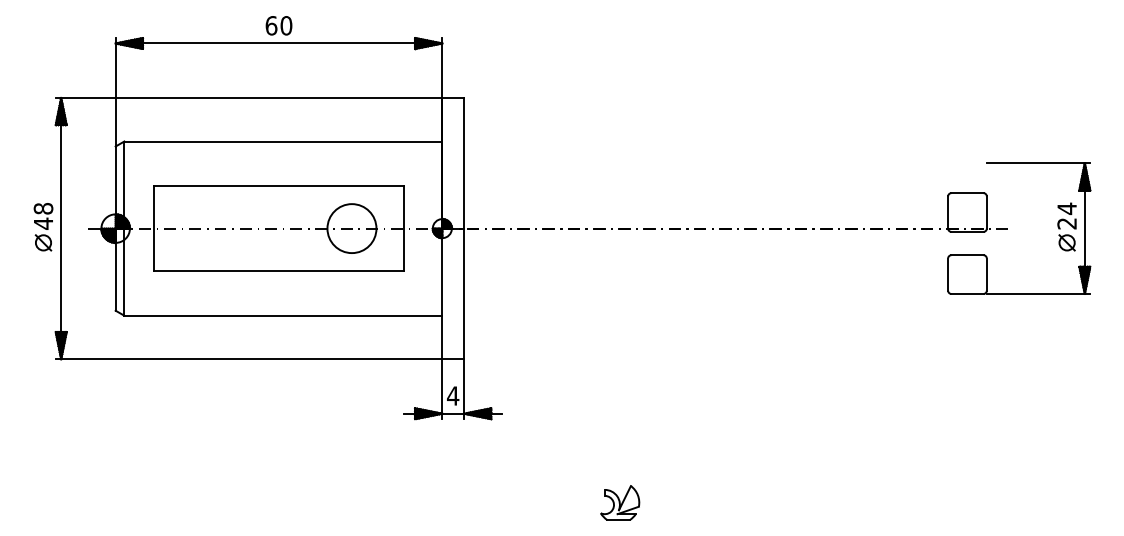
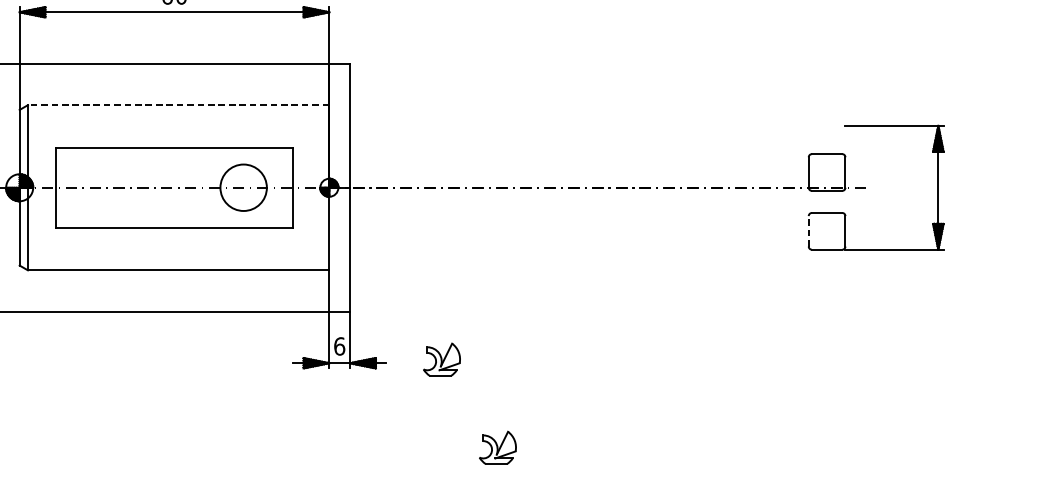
line: (283, 141) -> (178, 105), solid -> dashed
part: (1066, 226) -> (920, 185), removed
line: (948, 274) -> (809, 231), solid -> dashed
text: (453, 395) -> (339, 345), 4 -> 6
part: (561, 409) -> (442, 359), added

